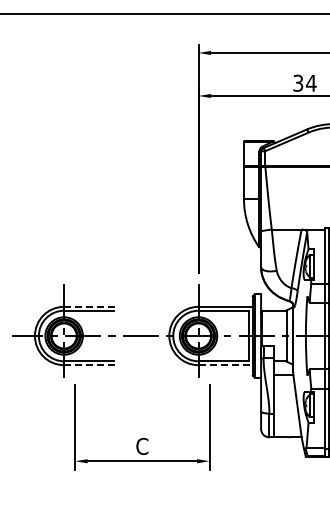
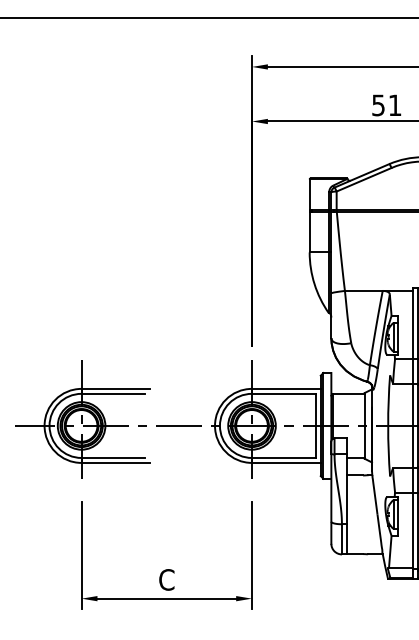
text: (304, 82) -> (386, 104), 34 -> 51
line: (91, 306) -> (116, 388), dashed -> solid
line: (91, 365) -> (116, 463), dashed -> solid
line: (226, 365) -> (287, 463), dashed -> solid
part: (143, 437) -> (168, 568), moved

